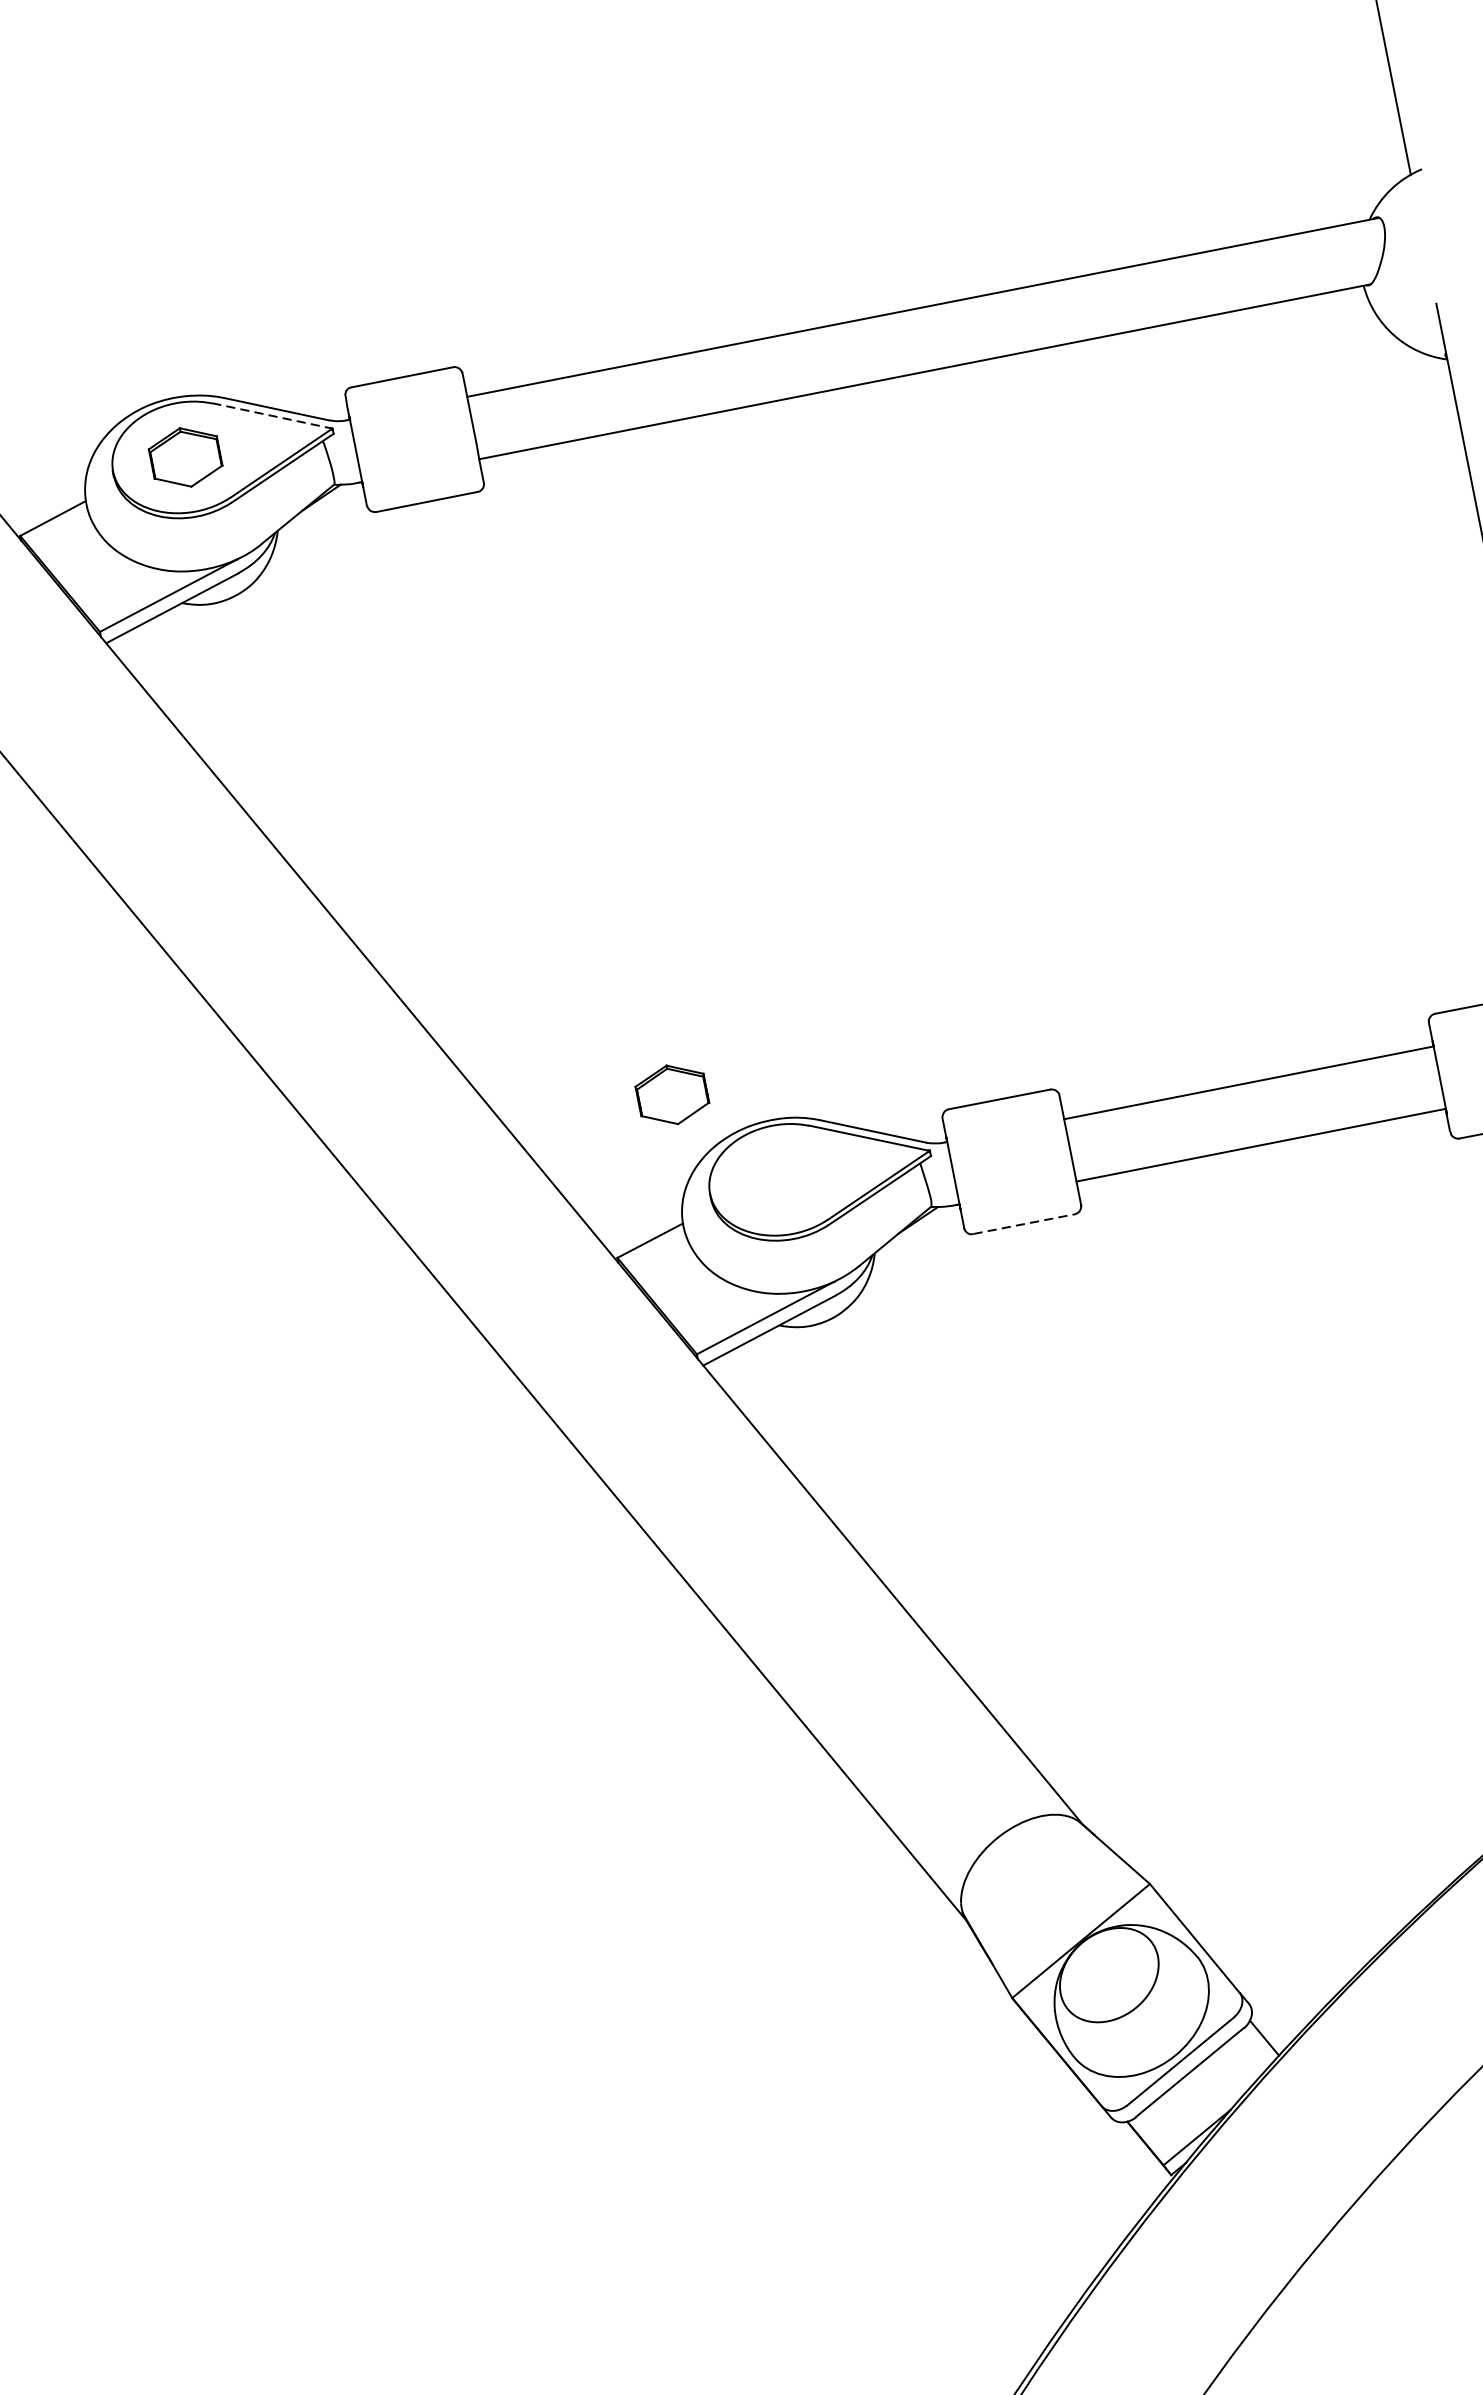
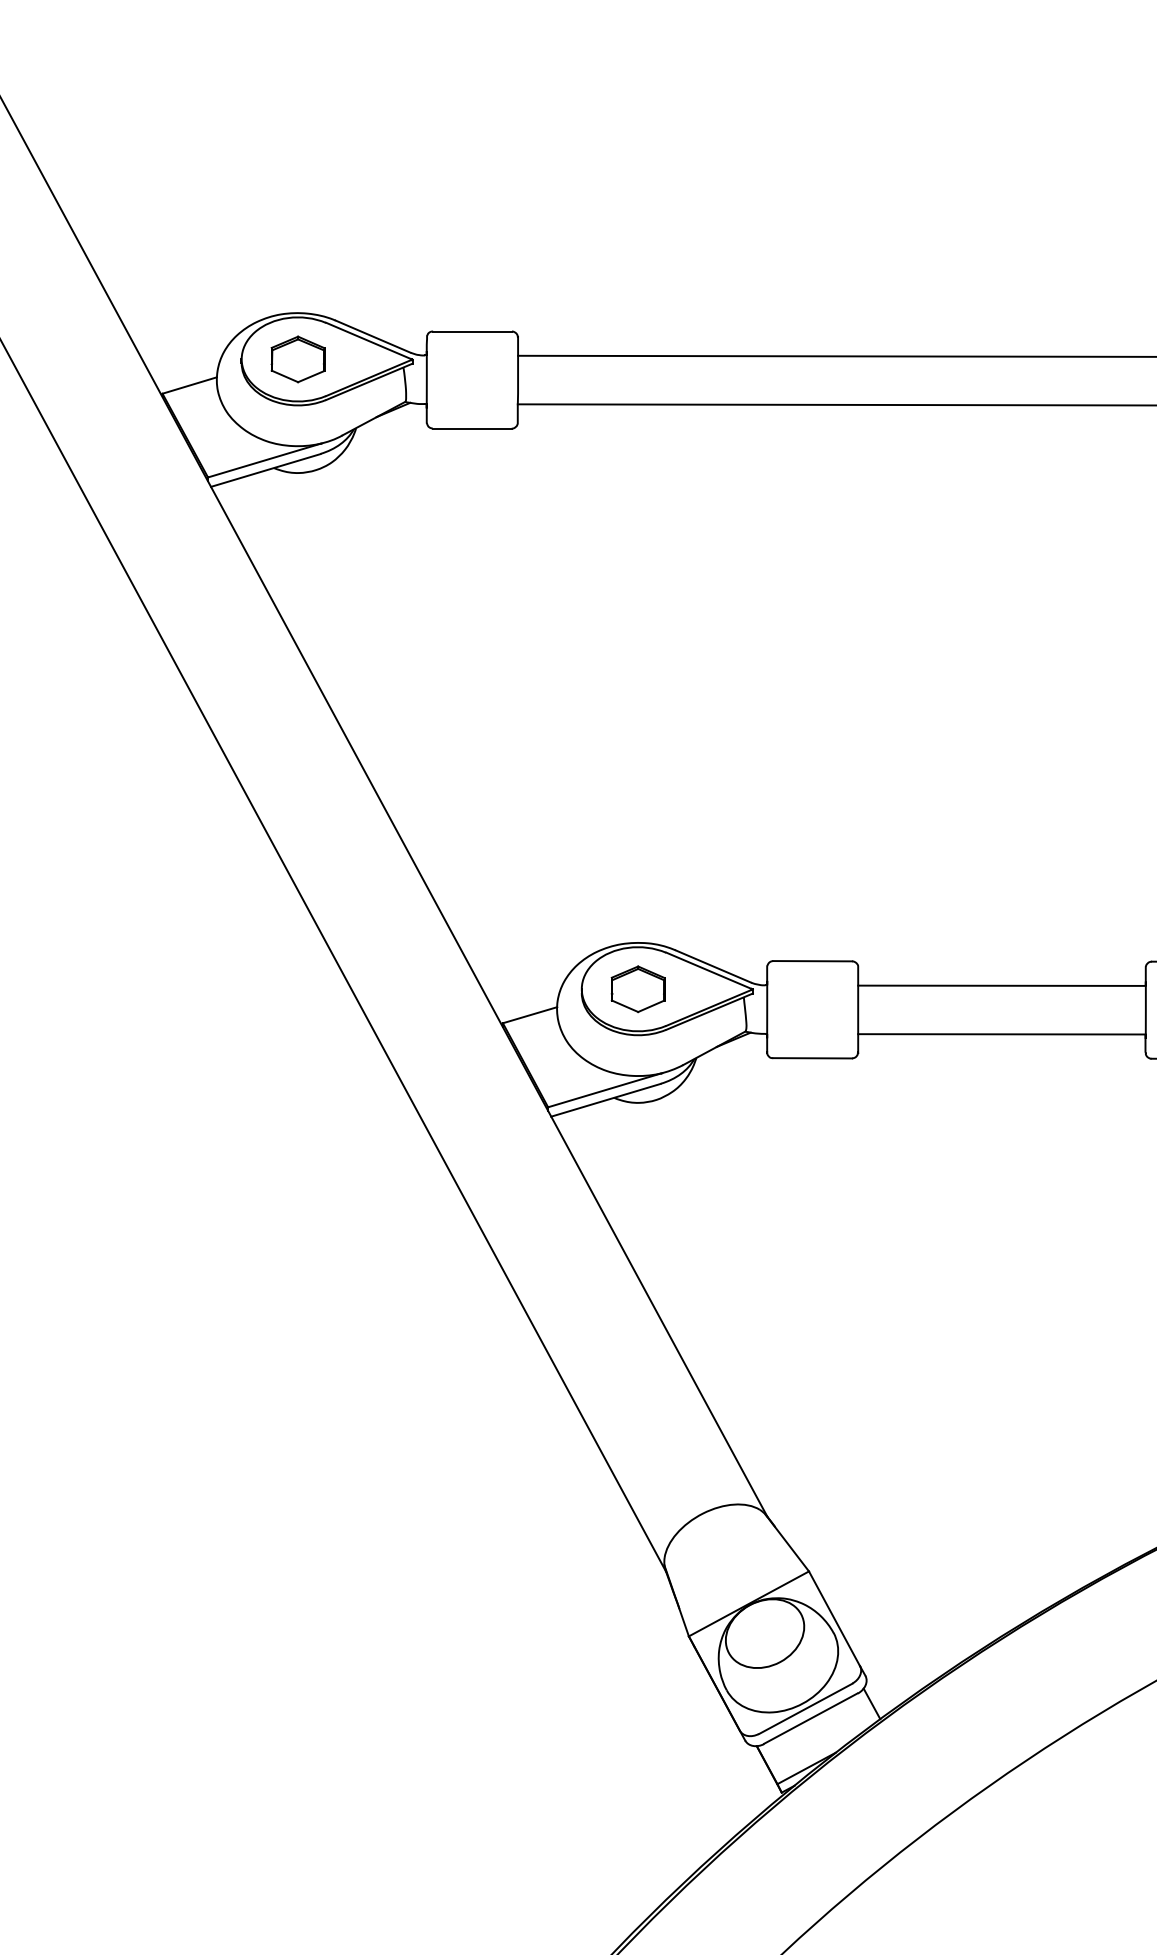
line: (272, 416) -> (369, 341), dashed -> solid
part: (671, 1095) -> (637, 989), moved
line: (1025, 1224) -> (813, 1058), dashed -> solid

